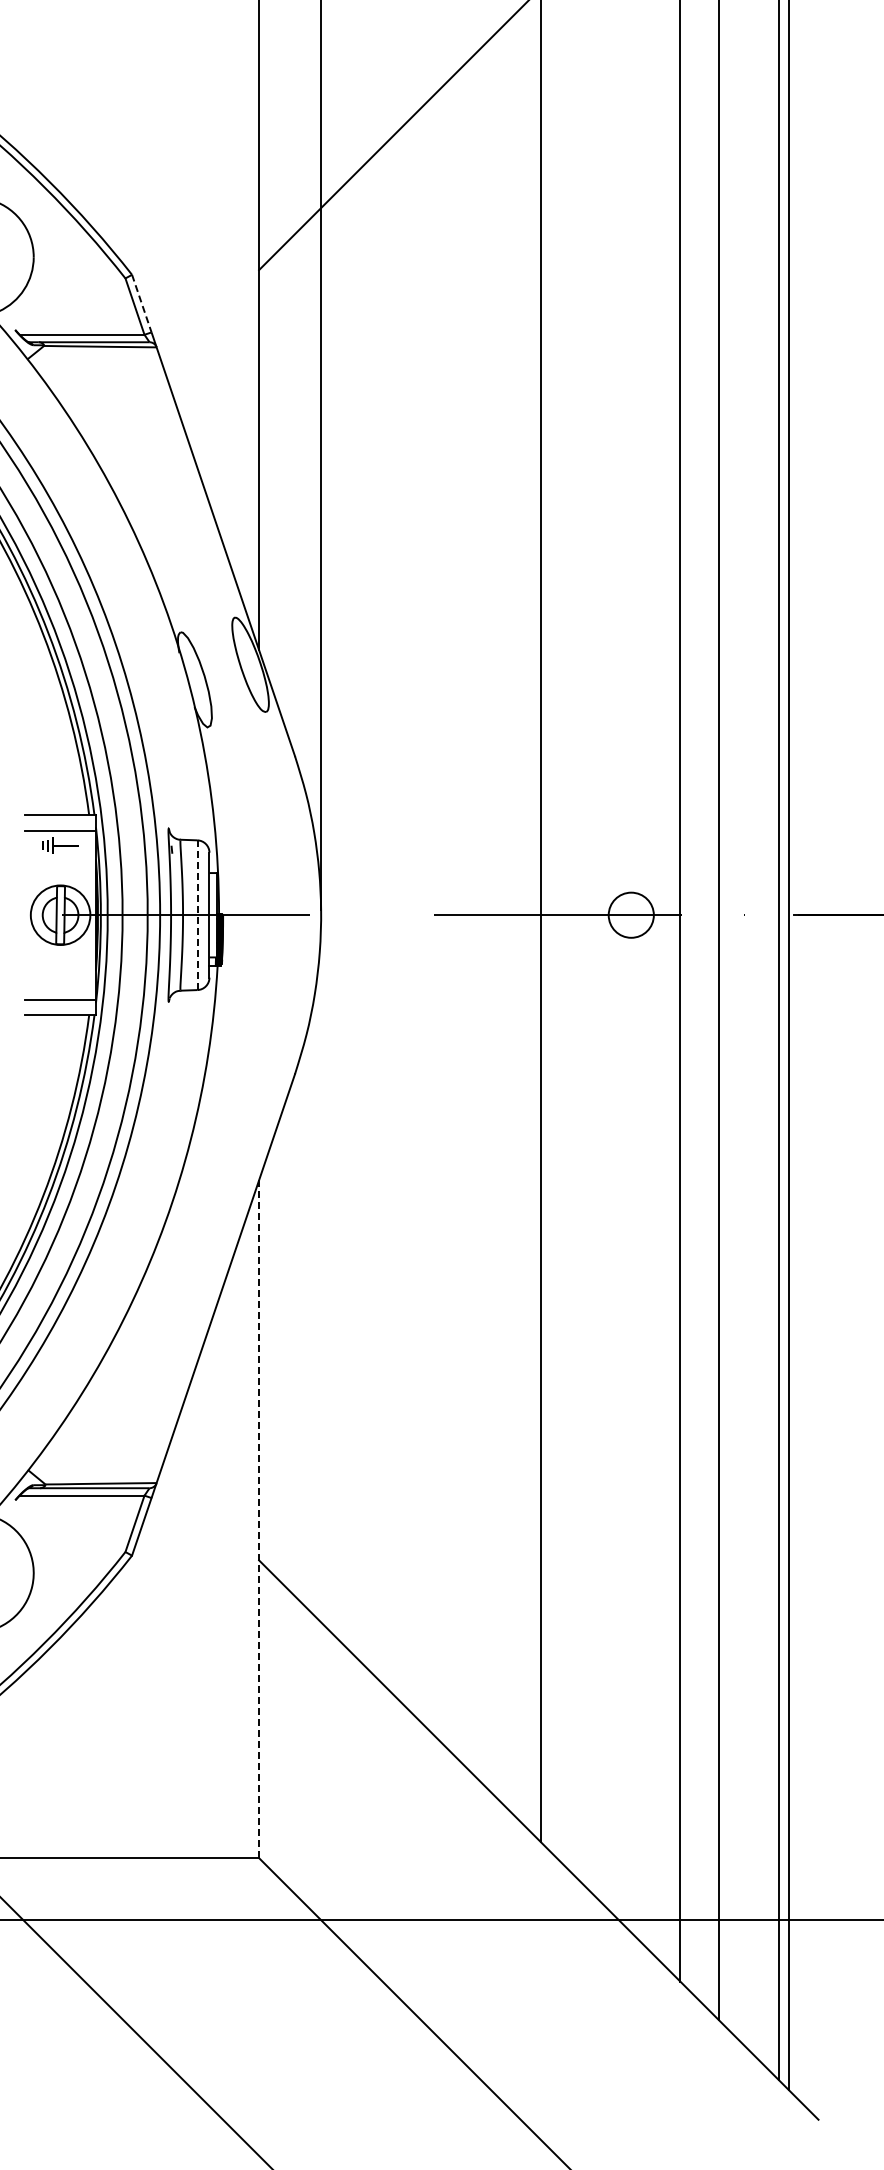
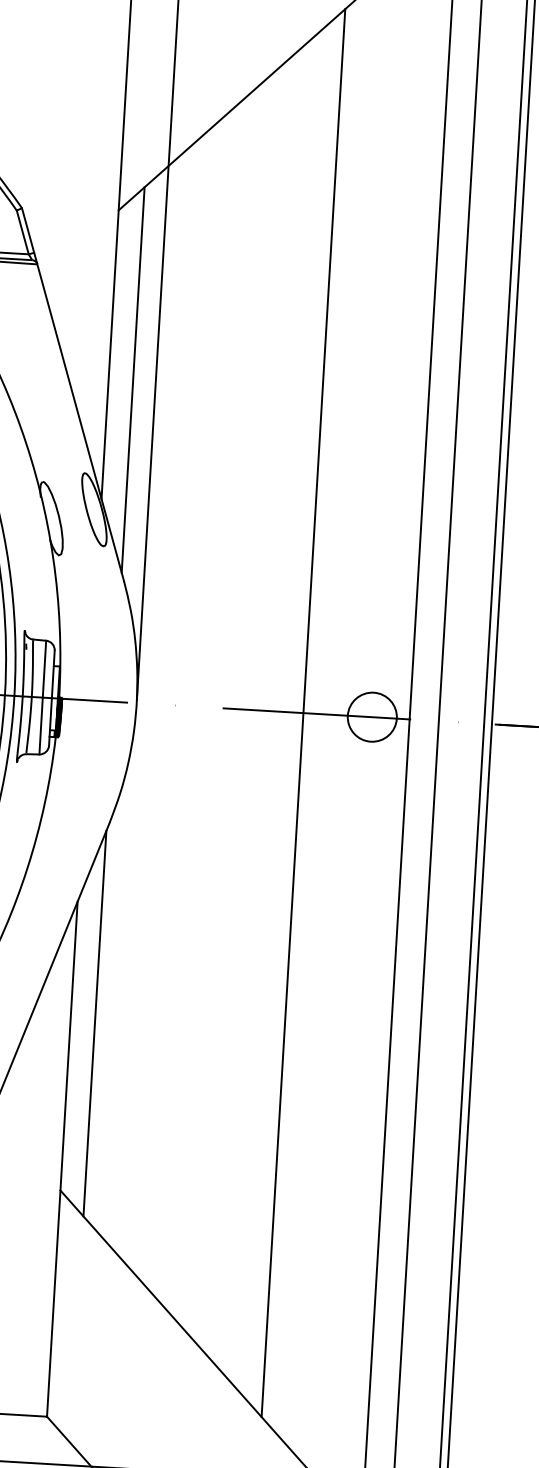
line: (141, 304) -> (27, 231), dashed -> solid
line: (291, 491) -> (133, 379), added
circle: (631, 914) -> (372, 716), size x1.43
line: (197, 915) -> (42, 697), dashed -> solid
line: (291, 1338) -> (95, 1023), added
line: (259, 1519) -> (62, 1159), dashed -> solid

